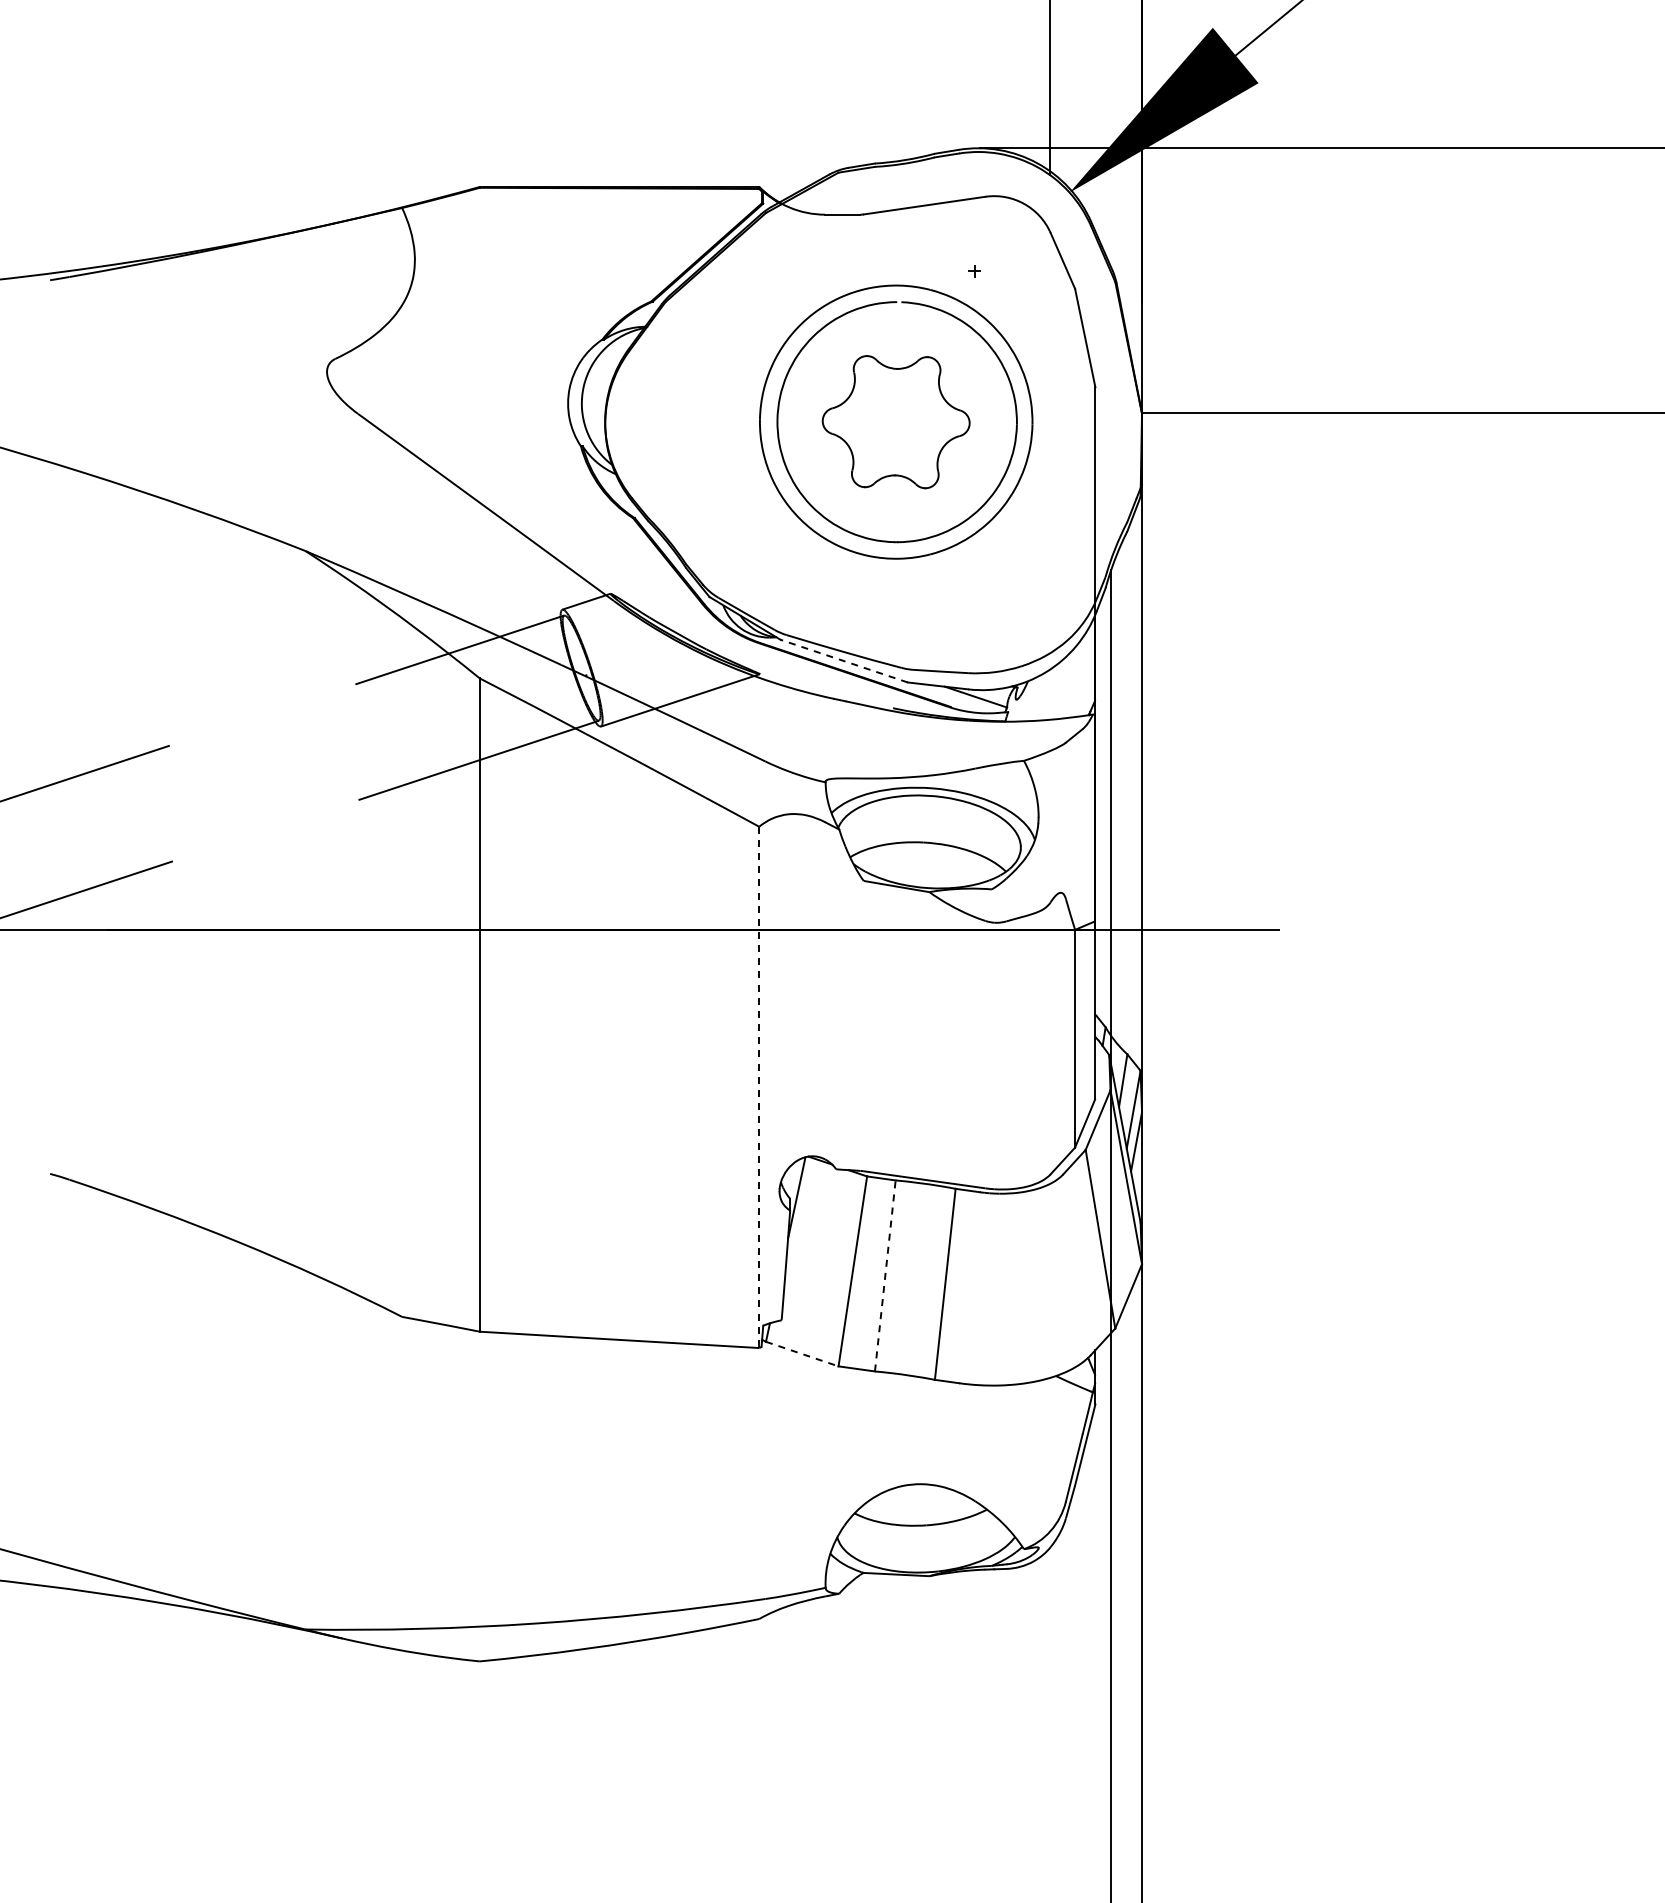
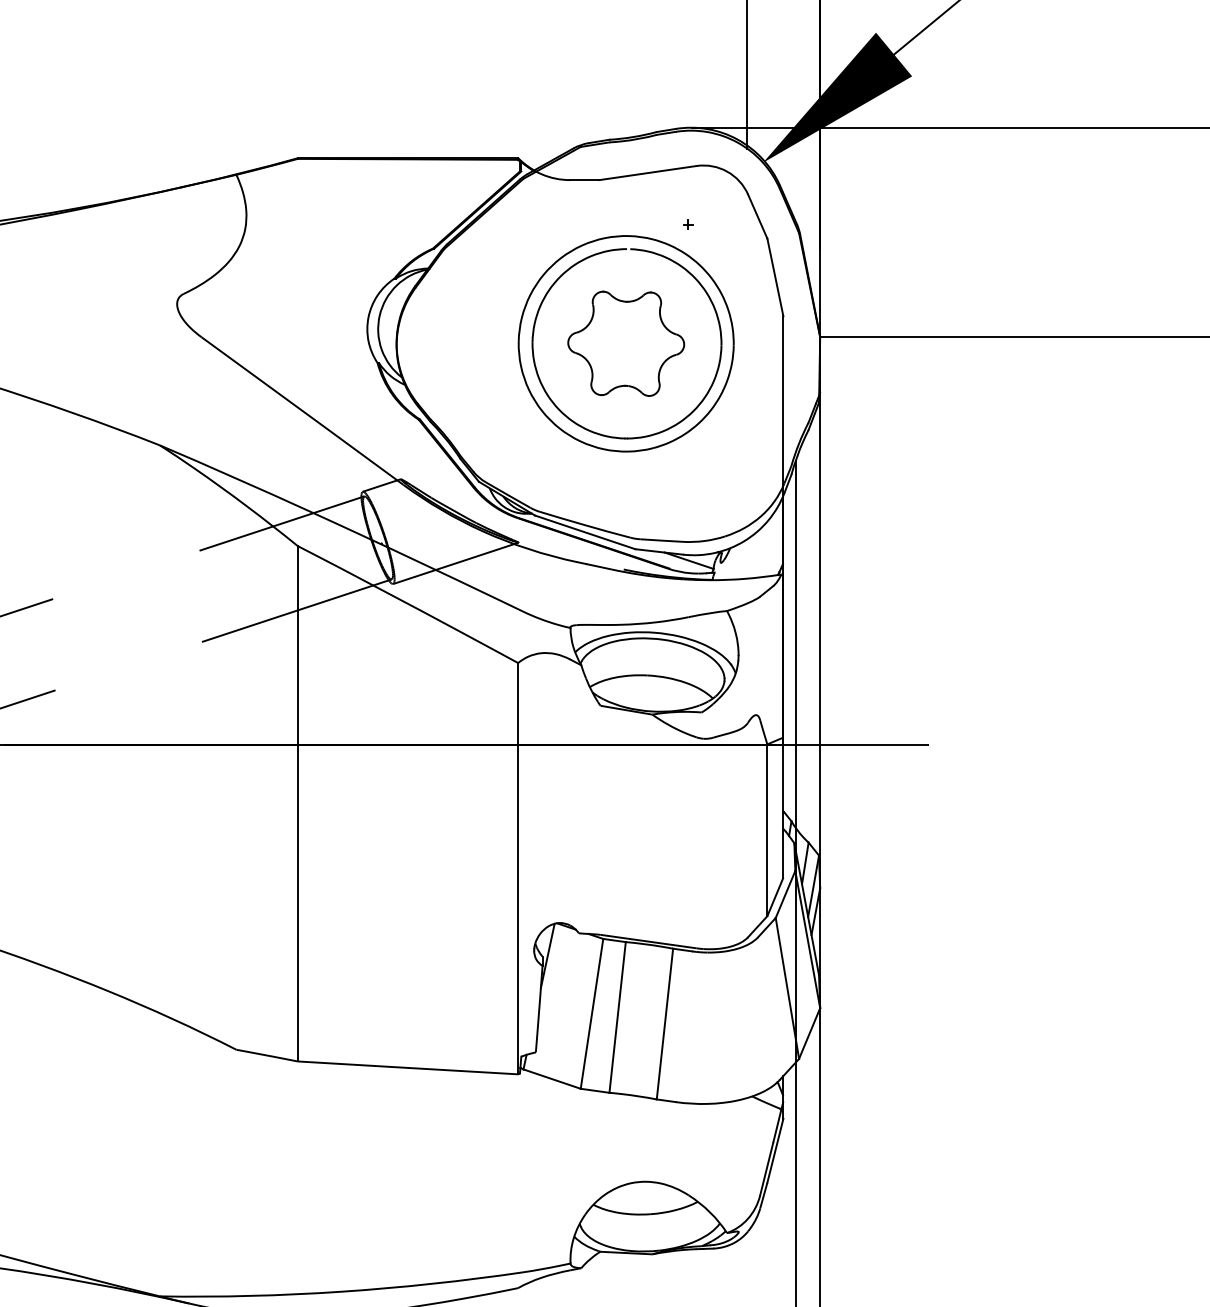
line: (843, 660) -> (584, 531), dashed -> solid
line: (759, 1087) -> (518, 868), dashed -> solid
line: (885, 1275) -> (617, 1017), dashed -> solid
line: (802, 1354) -> (552, 1079), dashed -> solid

